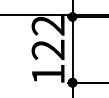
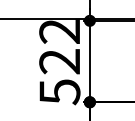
text: (48, 74) -> (60, 92), 122 -> 522

